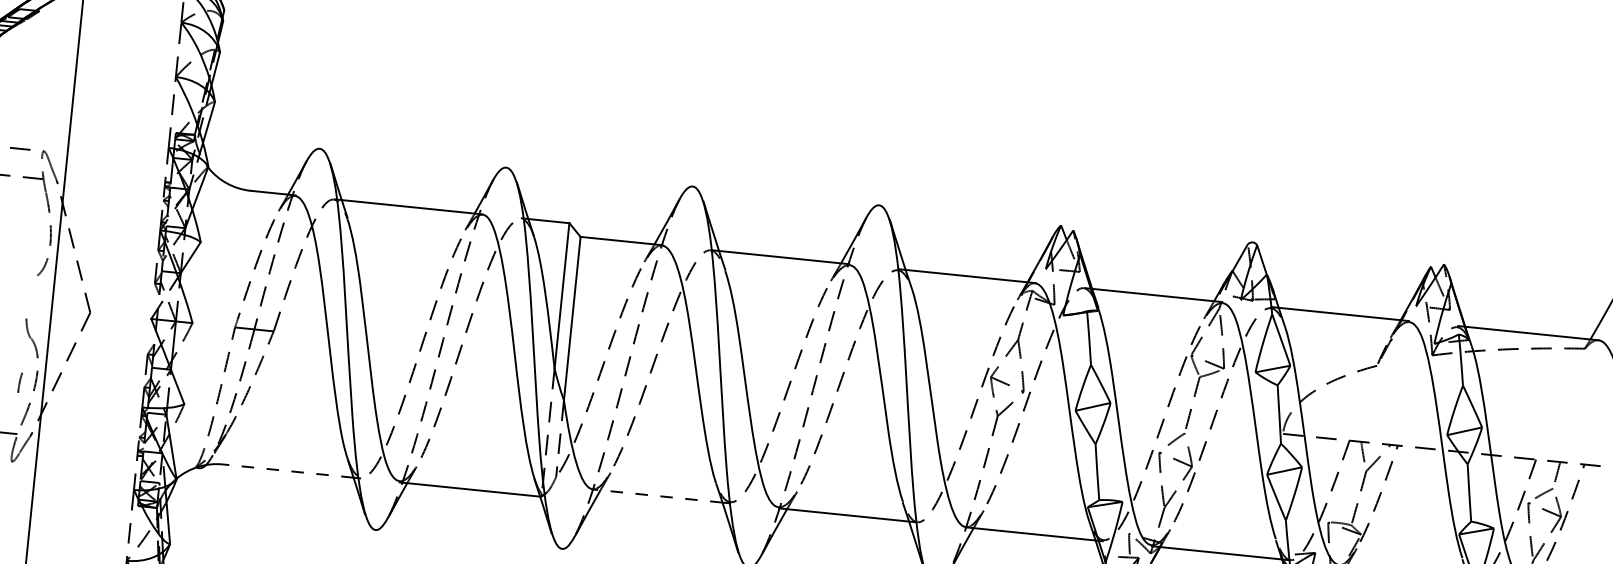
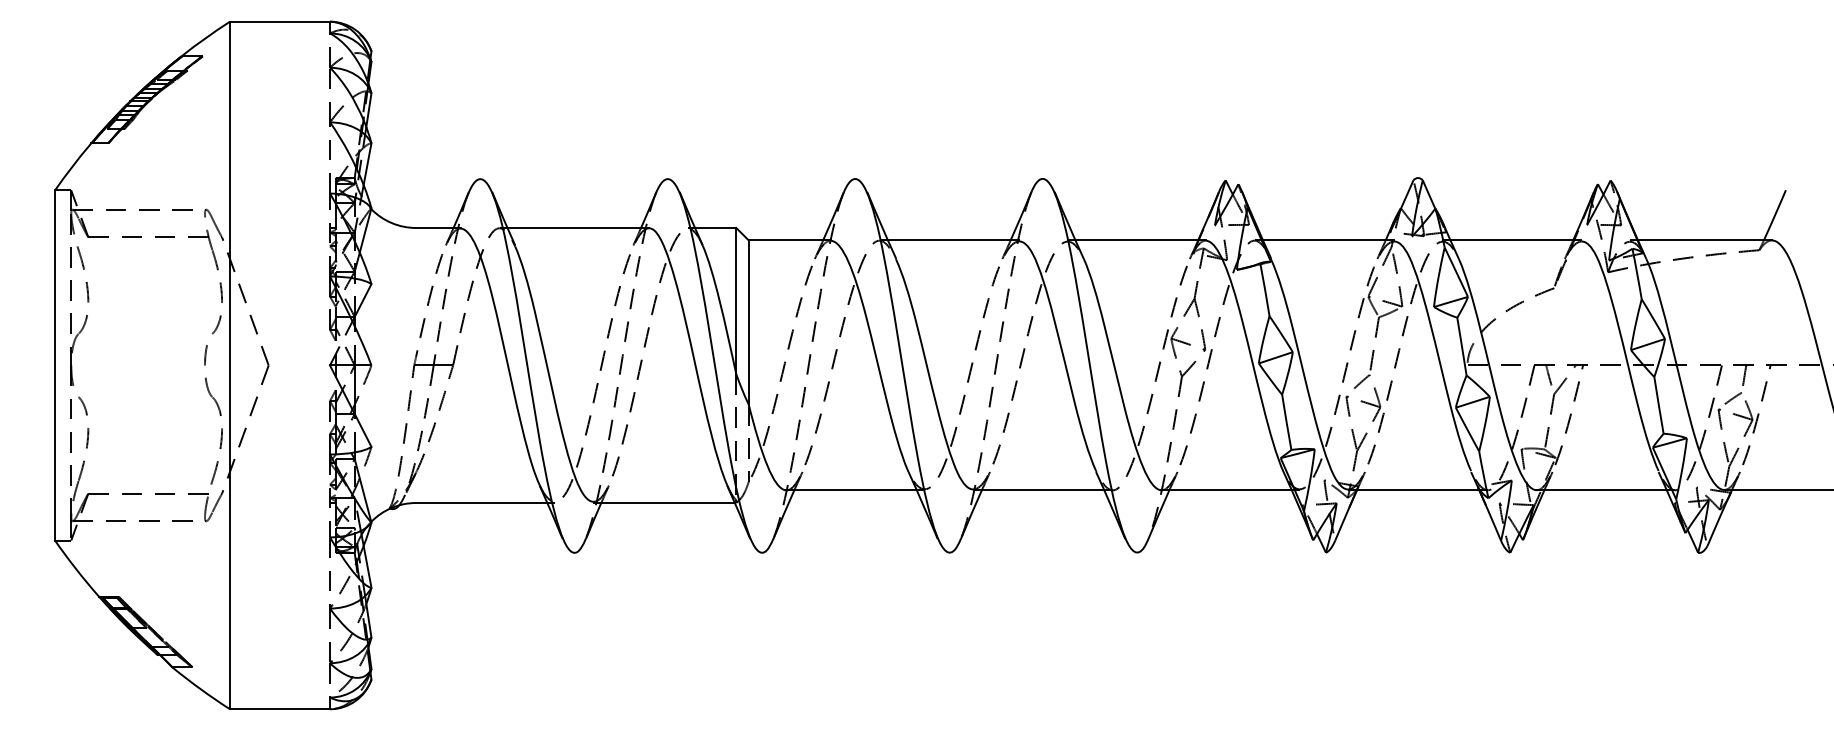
line: (19, 381) -> (205, 354), moved
line: (288, 471) -> (481, 503), dashed -> solid
line: (657, 496) -> (851, 490), dashed -> solid

